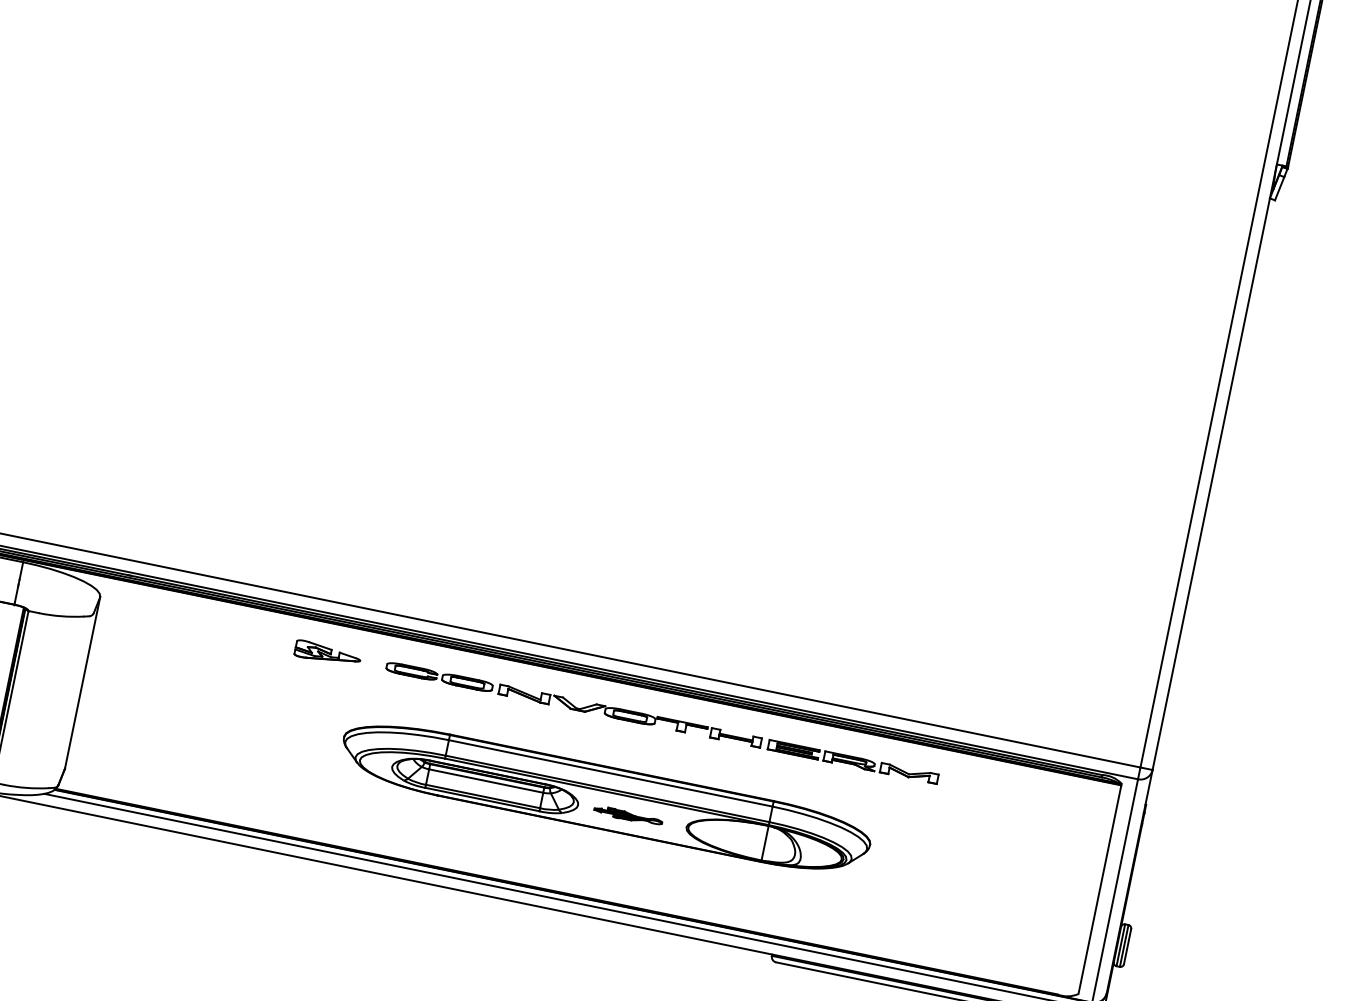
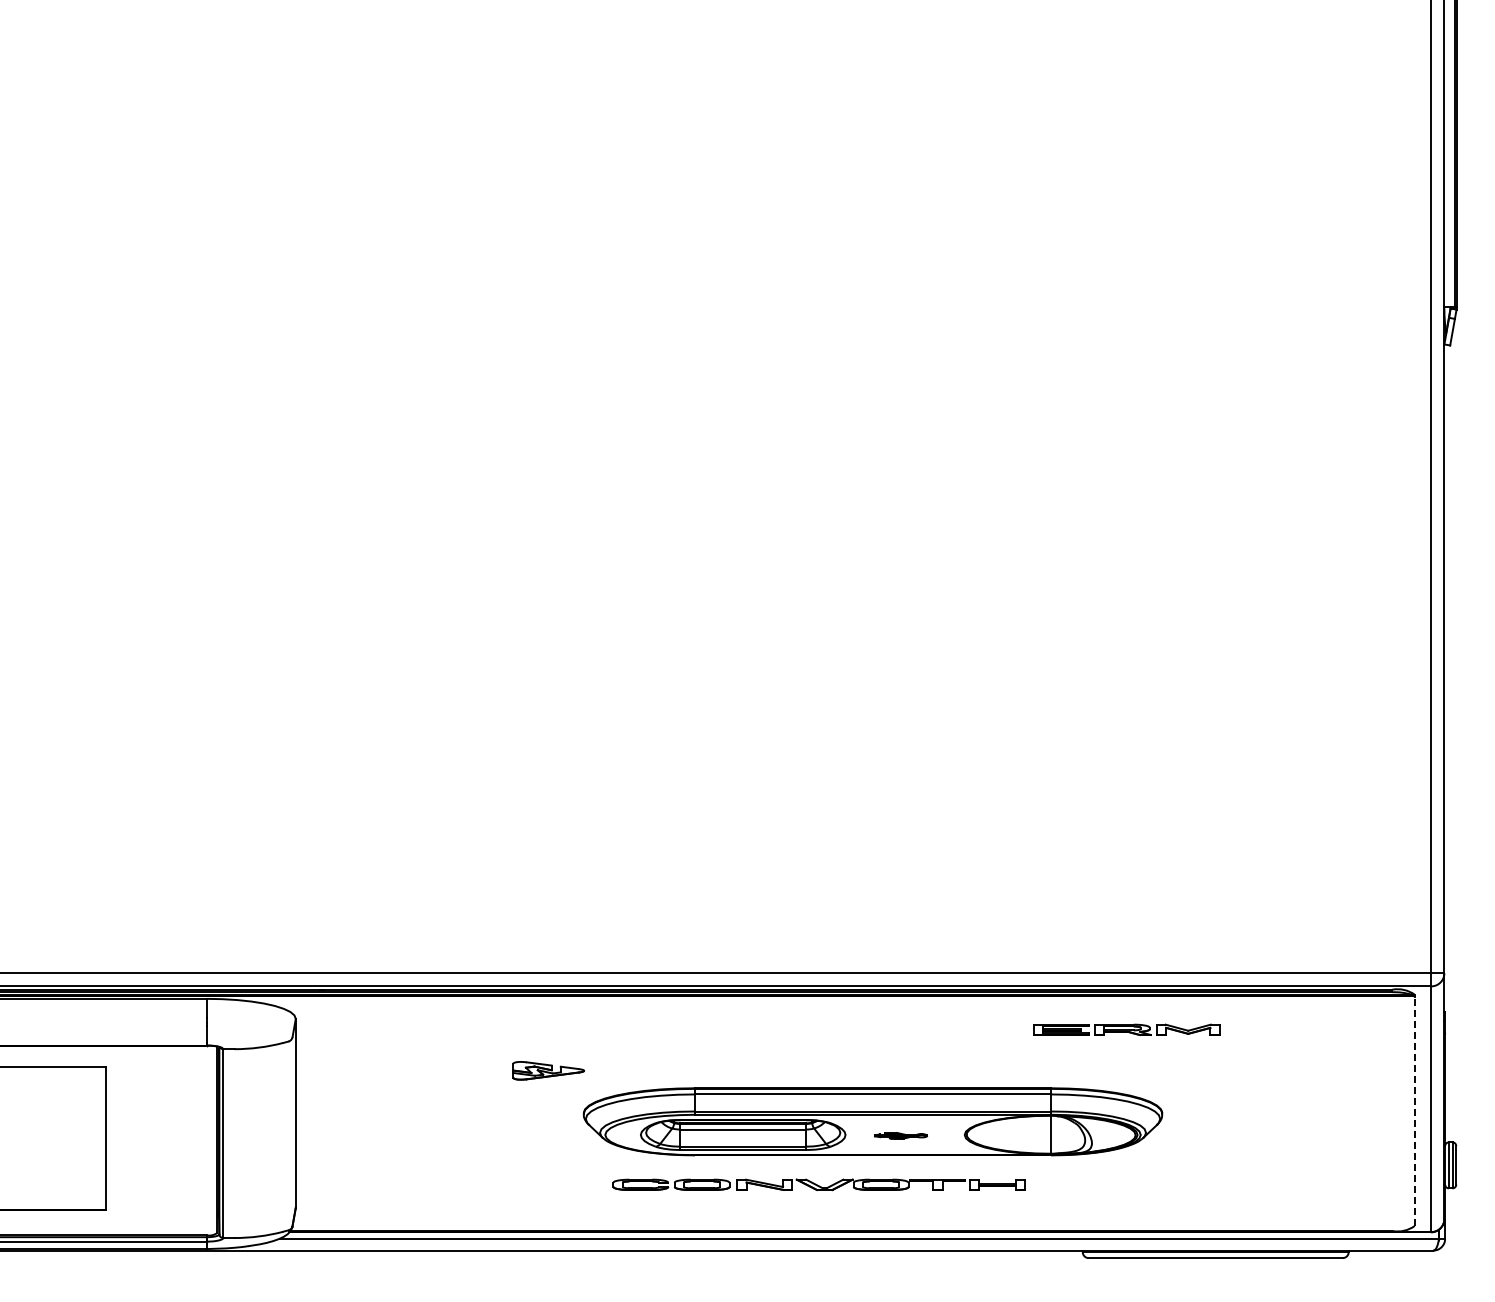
part: (327, 653) -> (548, 1070), moved
part: (573, 704) -> (818, 1184), moved
part: (628, 815) -> (900, 1135), size x0.7
line: (1099, 889) -> (1414, 1111), solid -> dashed

